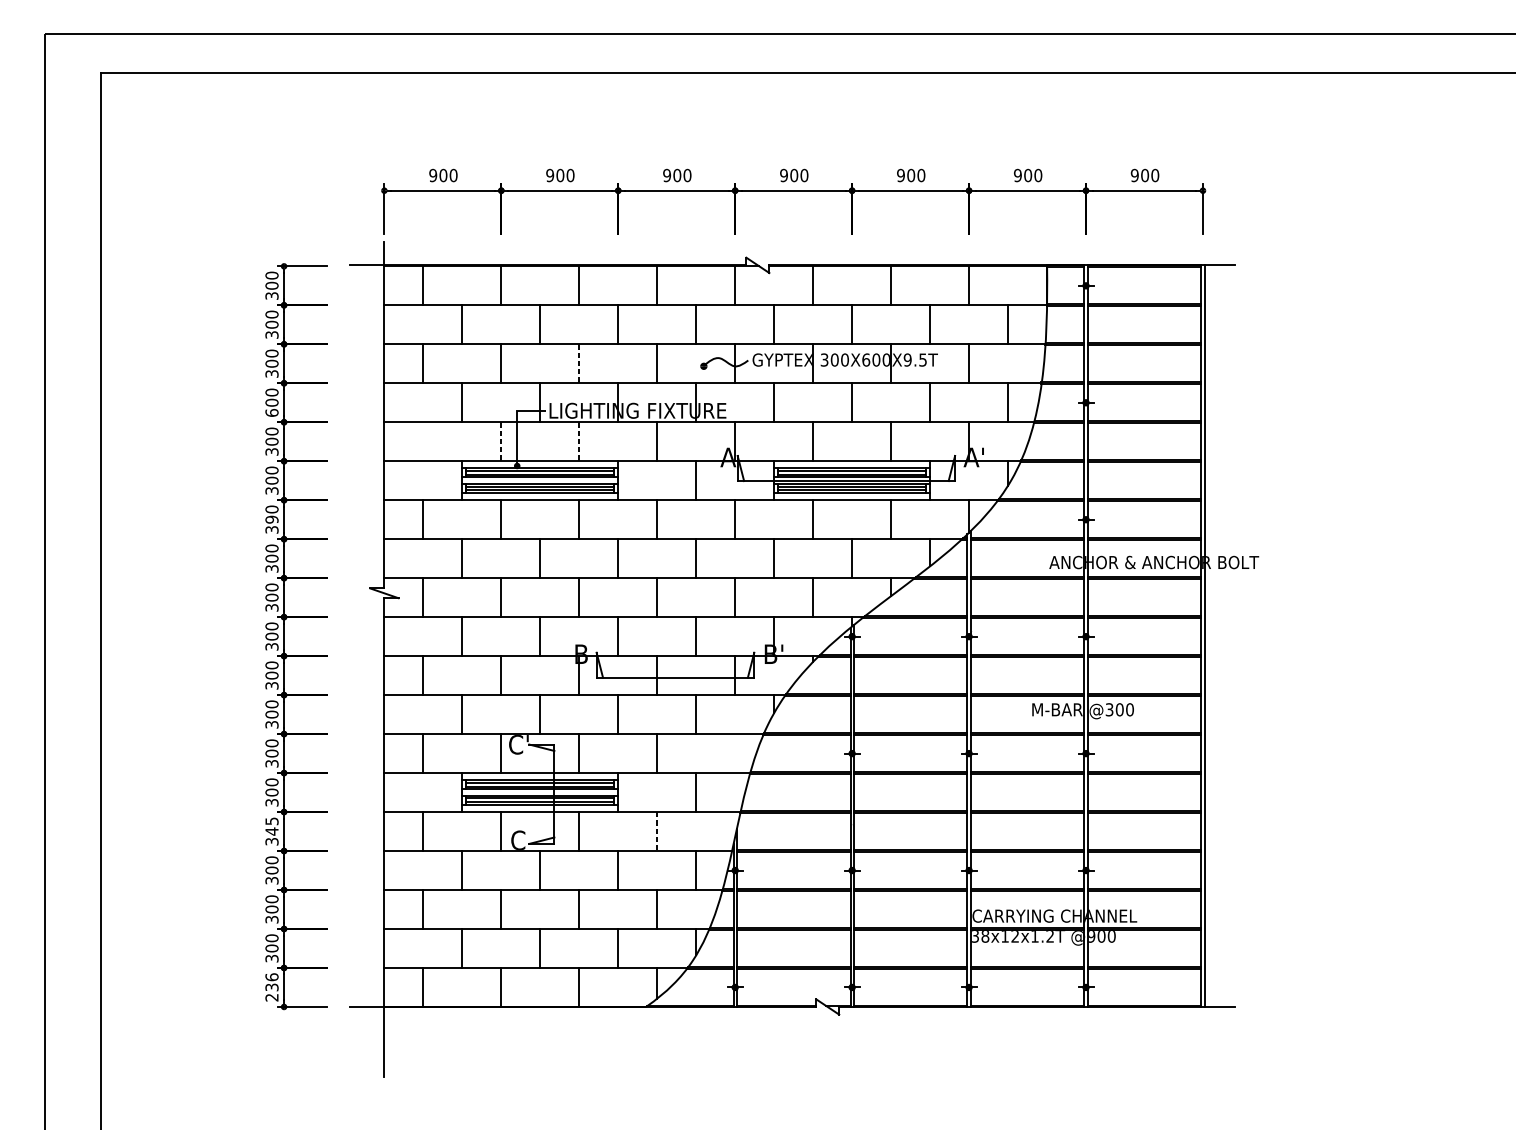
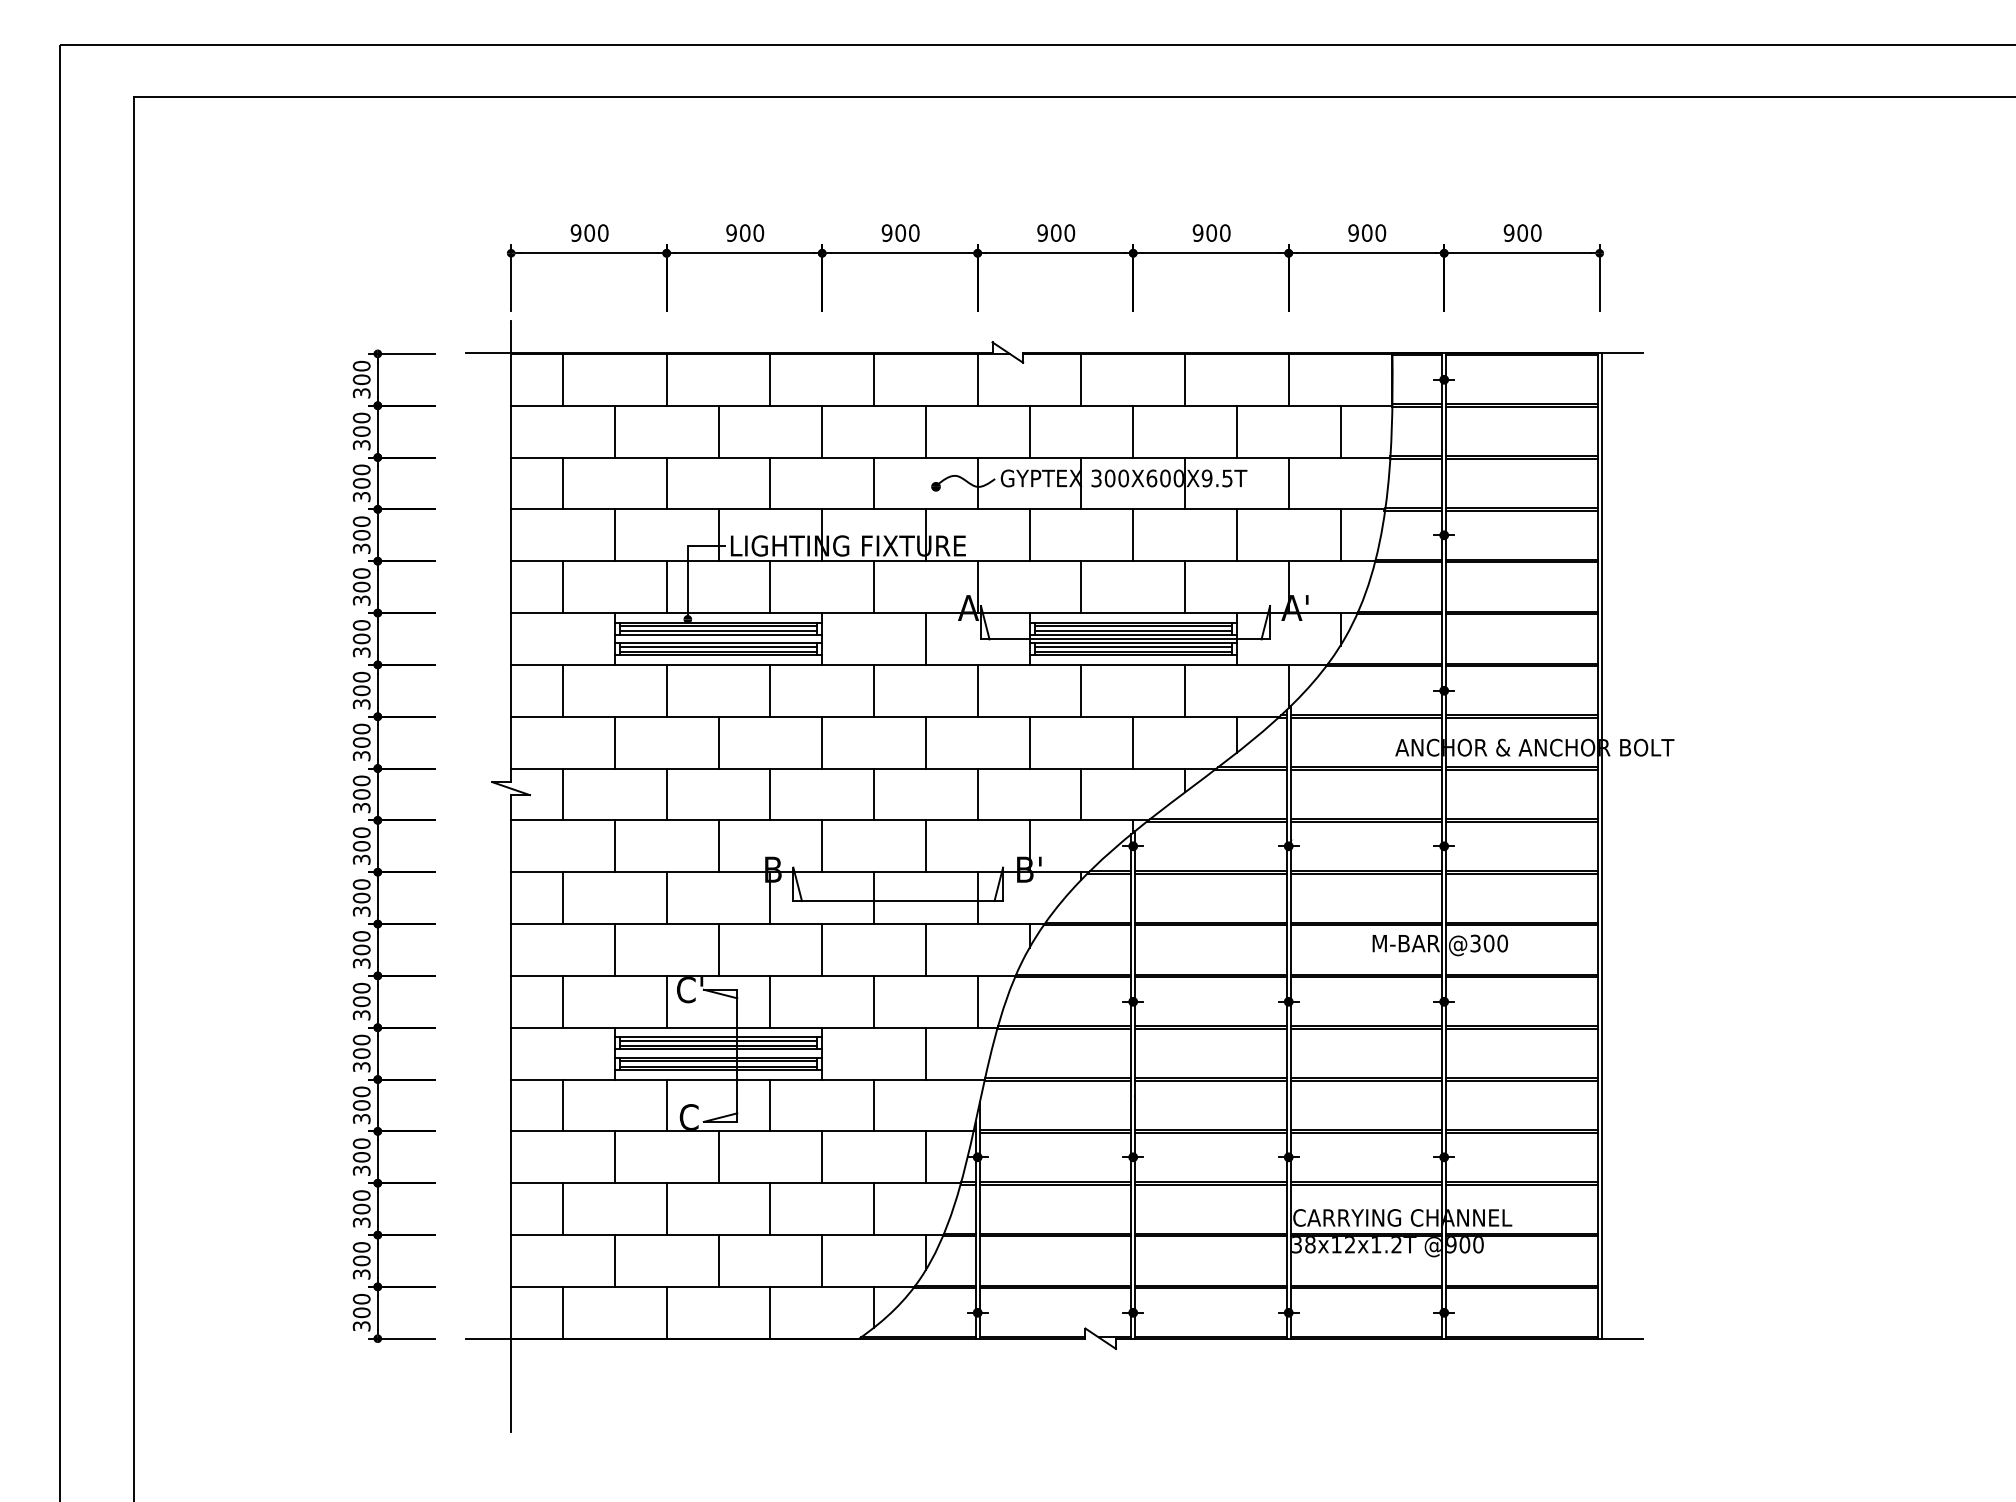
line: (579, 363) -> (770, 483), dashed -> solid
text: (271, 412) -> (361, 548), 600 -> 300
line: (423, 442) -> (563, 587), added
line: (501, 442) -> (666, 587), dashed -> solid
line: (579, 442) -> (770, 587), dashed -> solid
text: (271, 519) -> (361, 690), 390 -> 300
line: (735, 753) -> (977, 1001), added
text: (271, 826) -> (361, 1098), 345 -> 300
line: (657, 831) -> (874, 1105), dashed -> solid
text: (271, 987) -> (361, 1312), 236 -> 300

